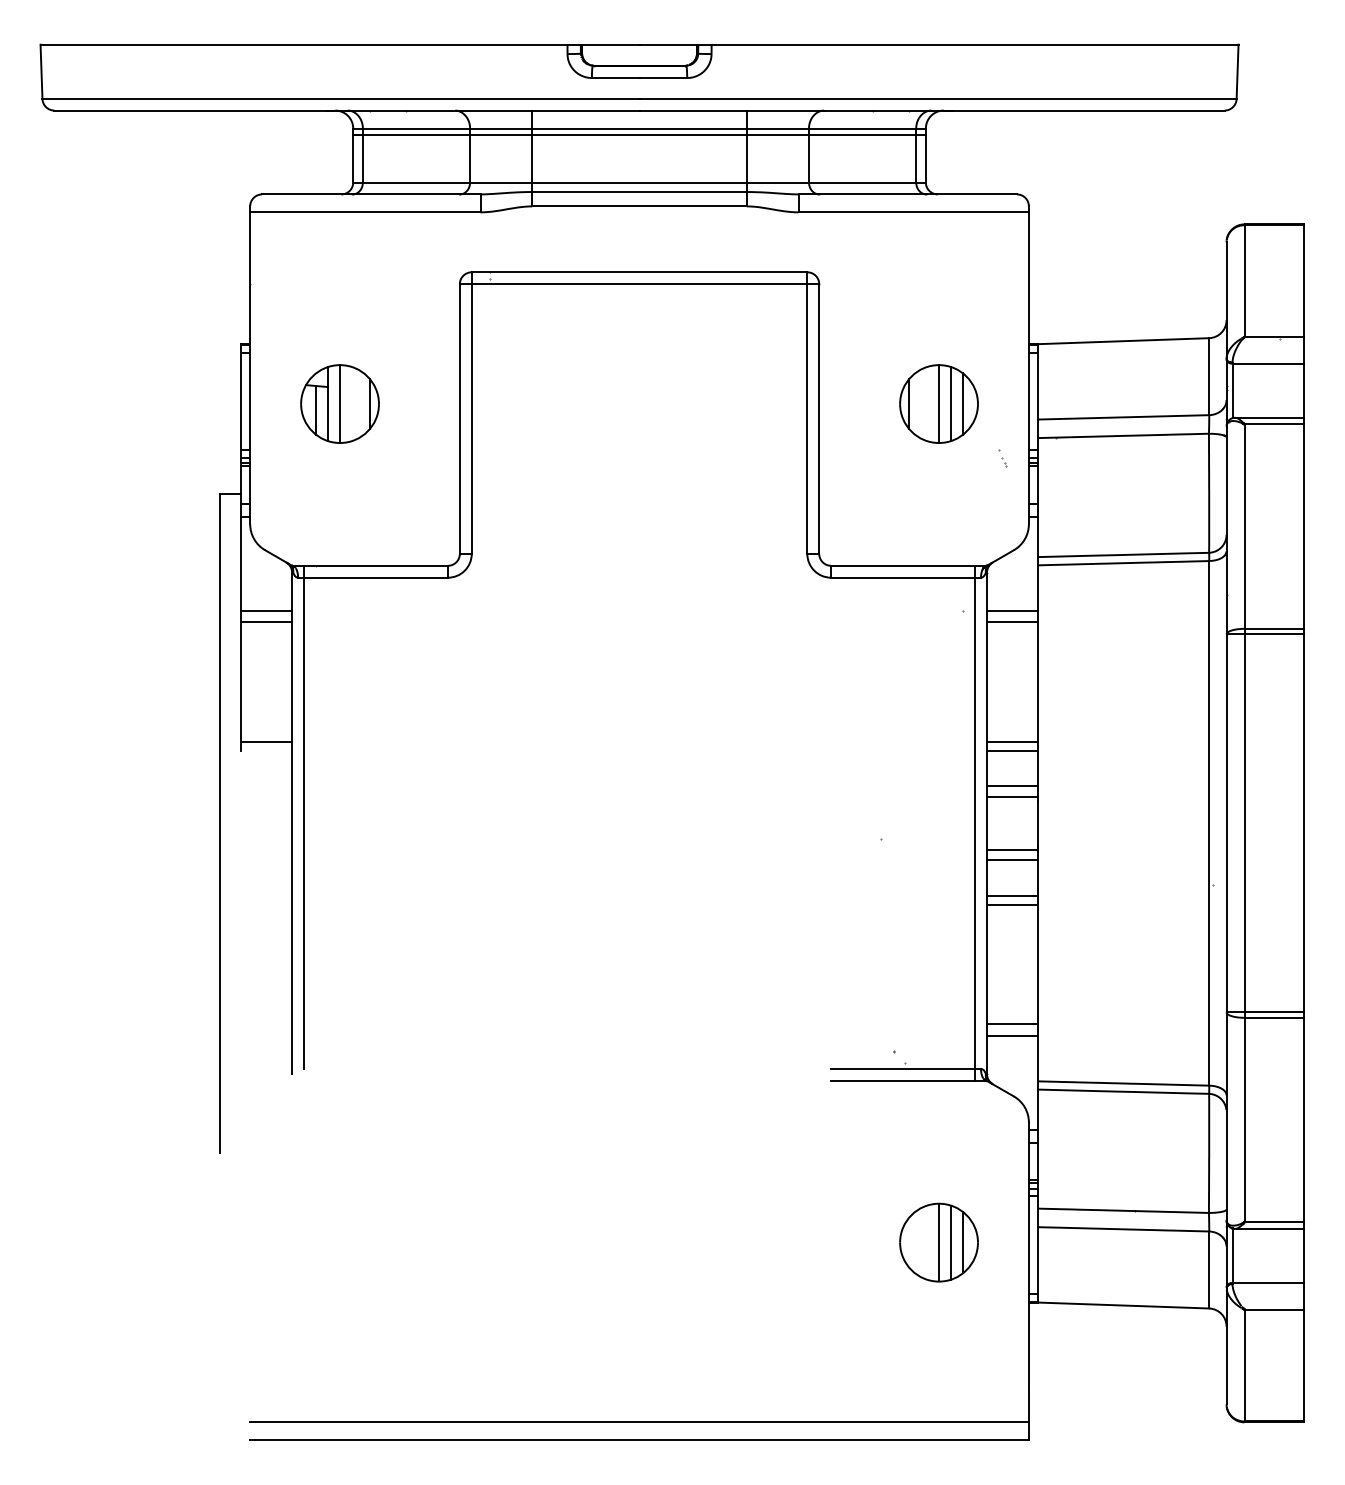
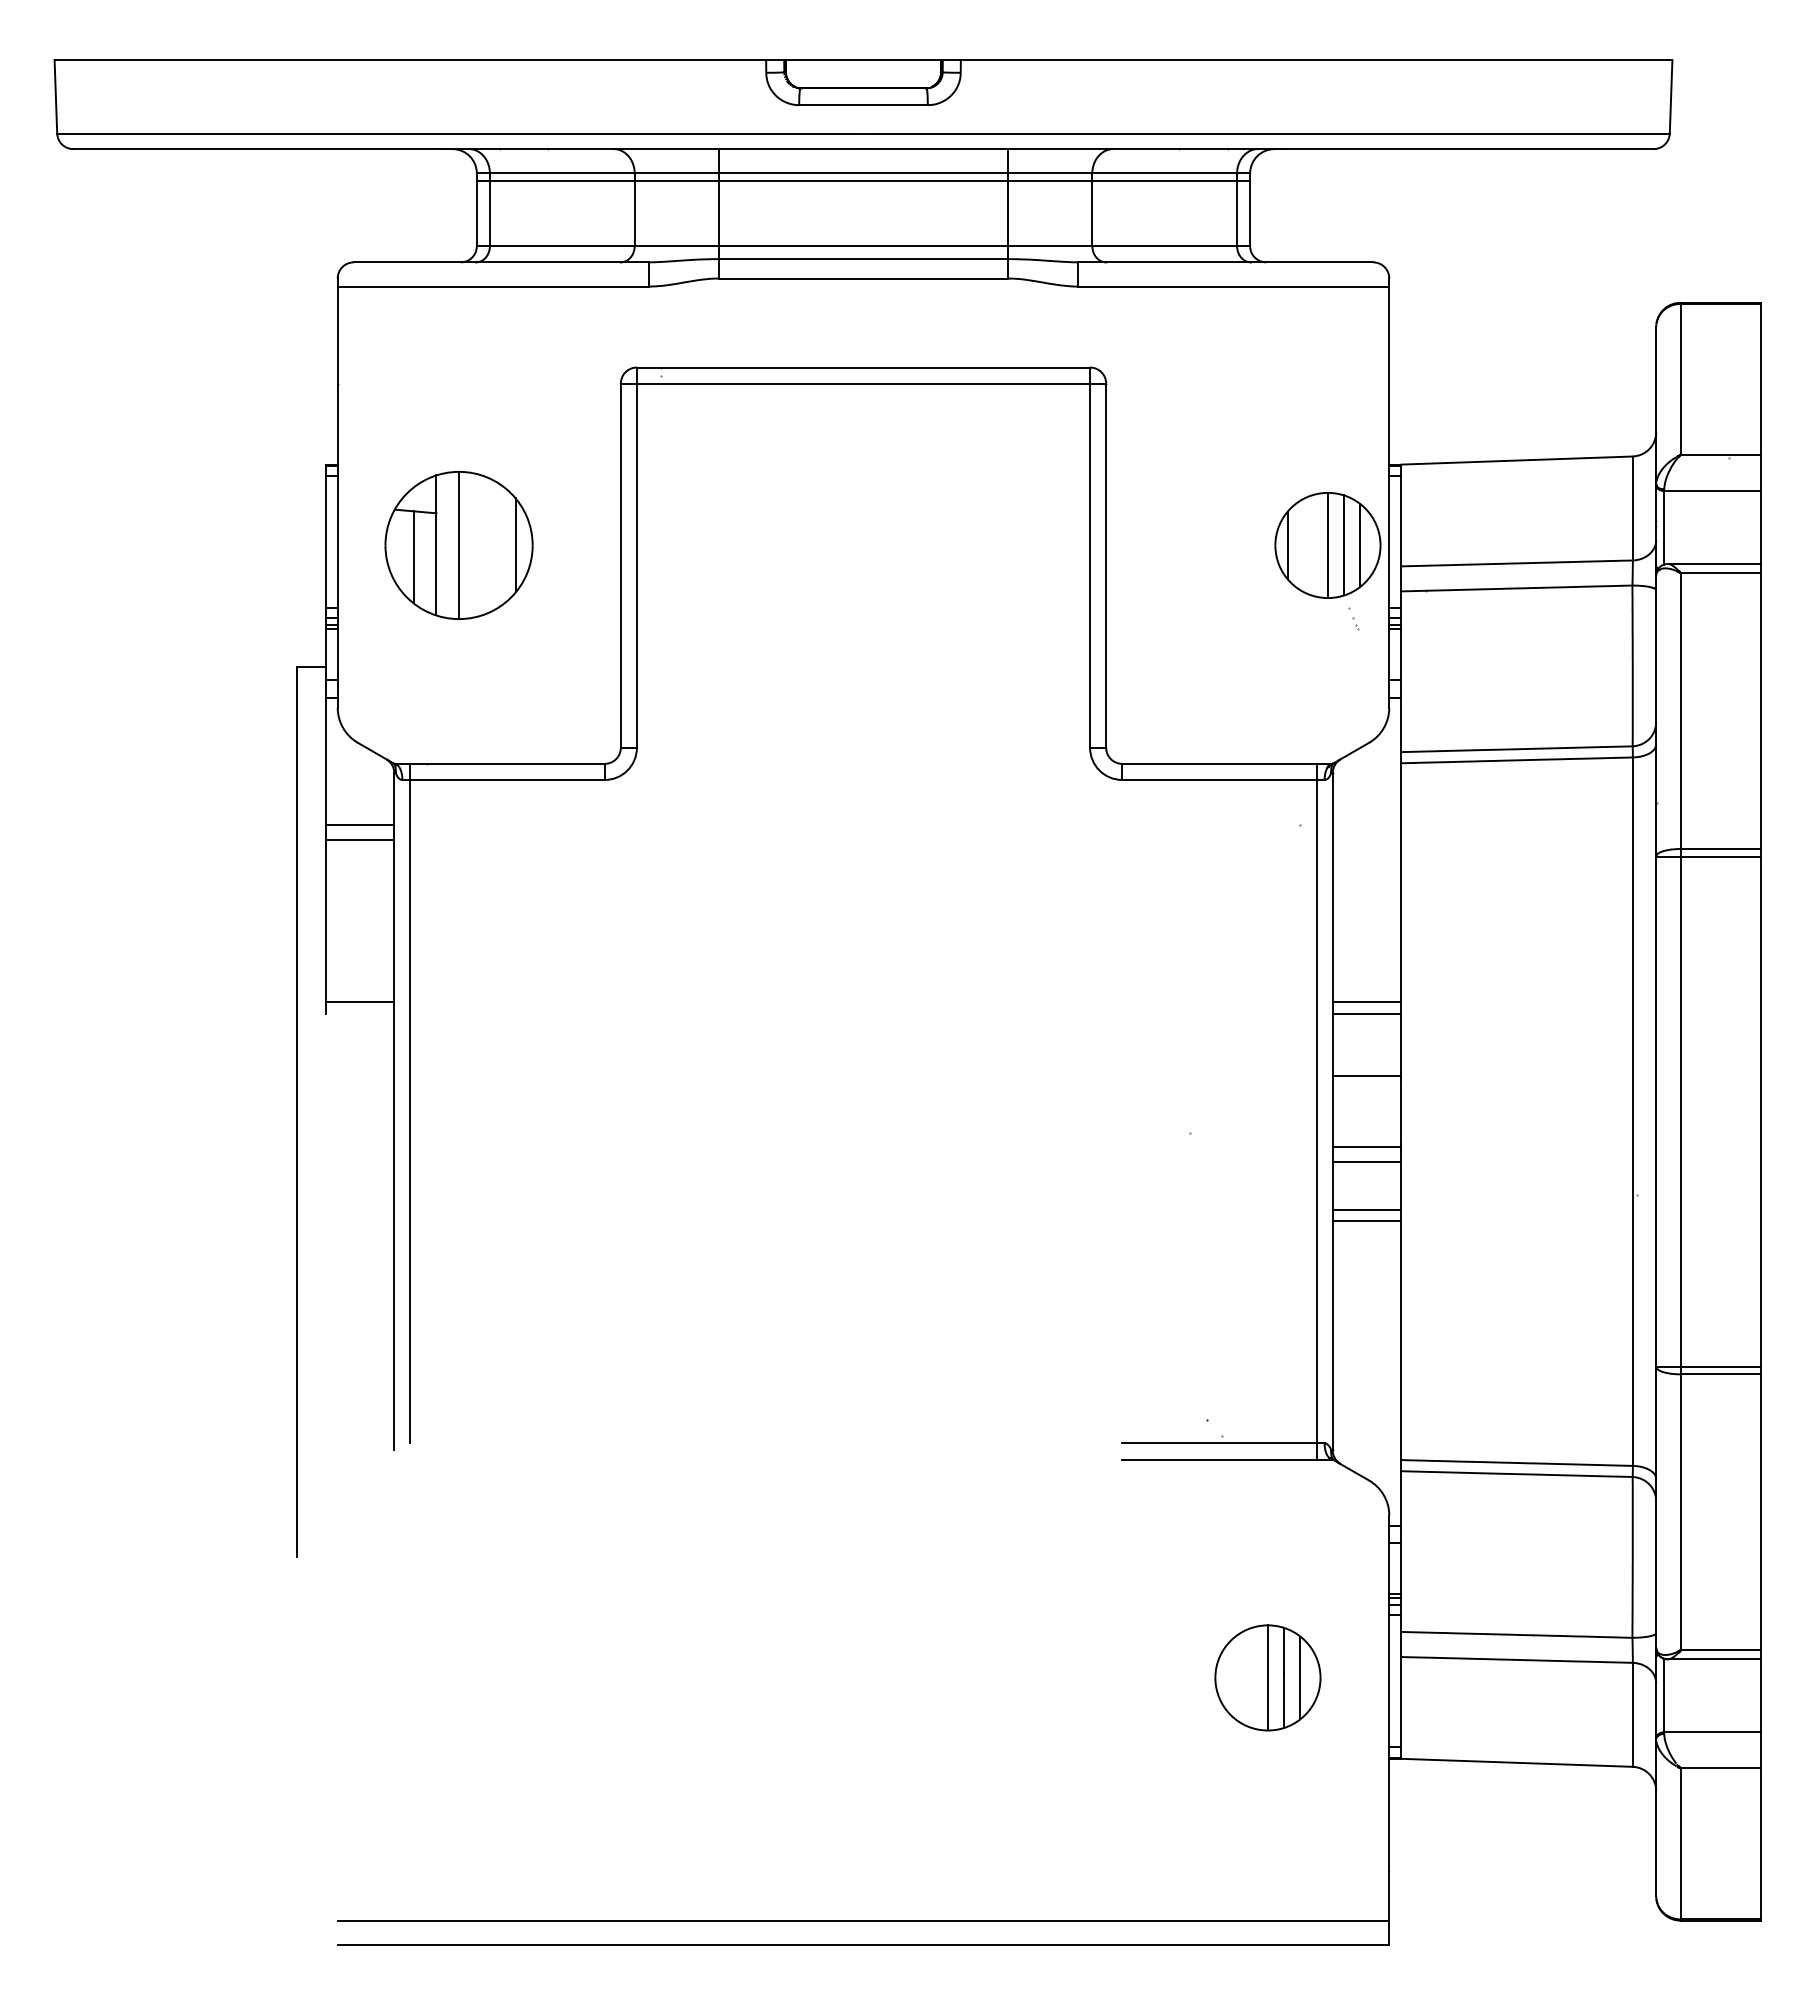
part: (339, 404) -> (458, 545), size x1.4
part: (938, 404) -> (1327, 545), moved
line: (1012, 610) -> (1366, 824), removed
line: (1012, 622) -> (1366, 840), removed
line: (1012, 786) -> (1366, 1061), removed
line: (1012, 1024) -> (1366, 1383), removed
line: (1012, 1035) -> (1366, 1398), removed

